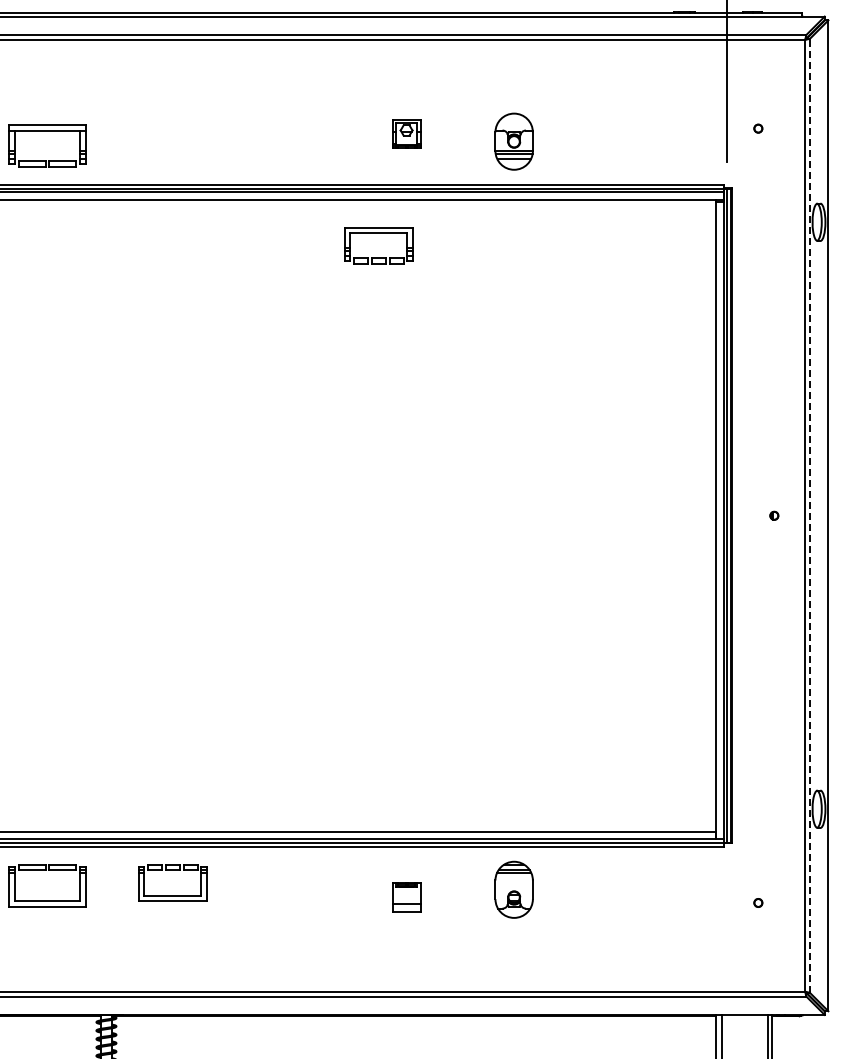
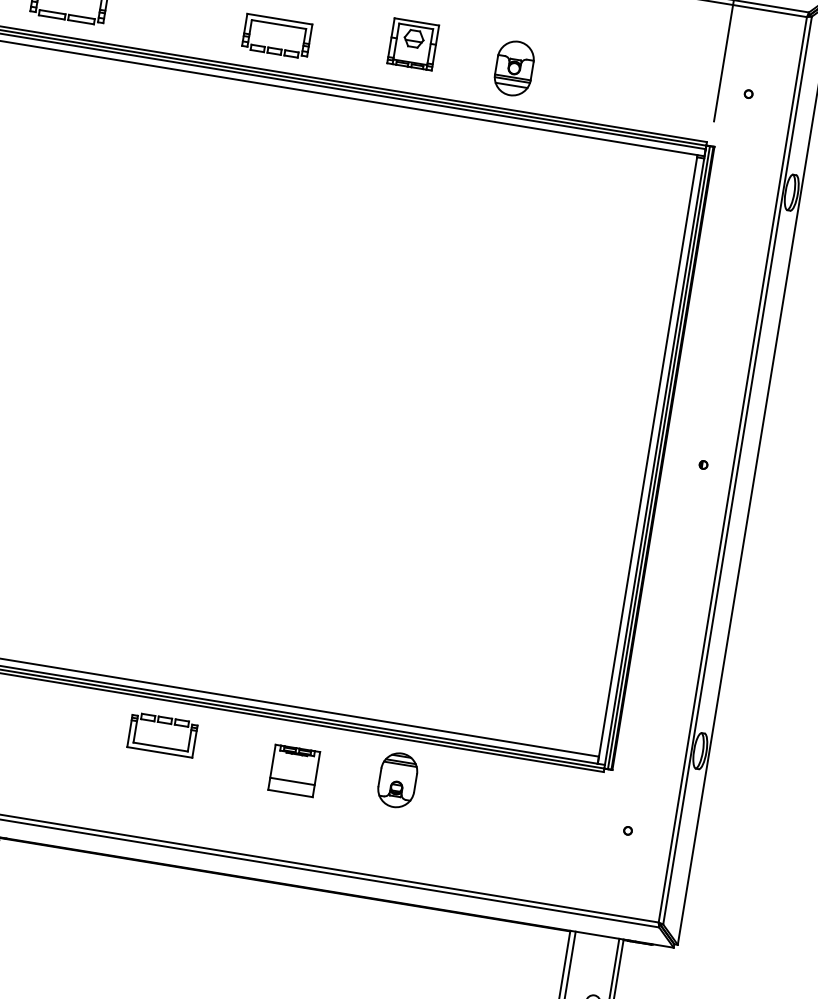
part: (406, 133) -> (413, 43), size x1.67
part: (378, 233) -> (278, 24), moved
line: (810, 515) -> (738, 470), dashed -> solid
part: (172, 870) -> (164, 723), moved
part: (406, 897) -> (294, 770), size x1.67

